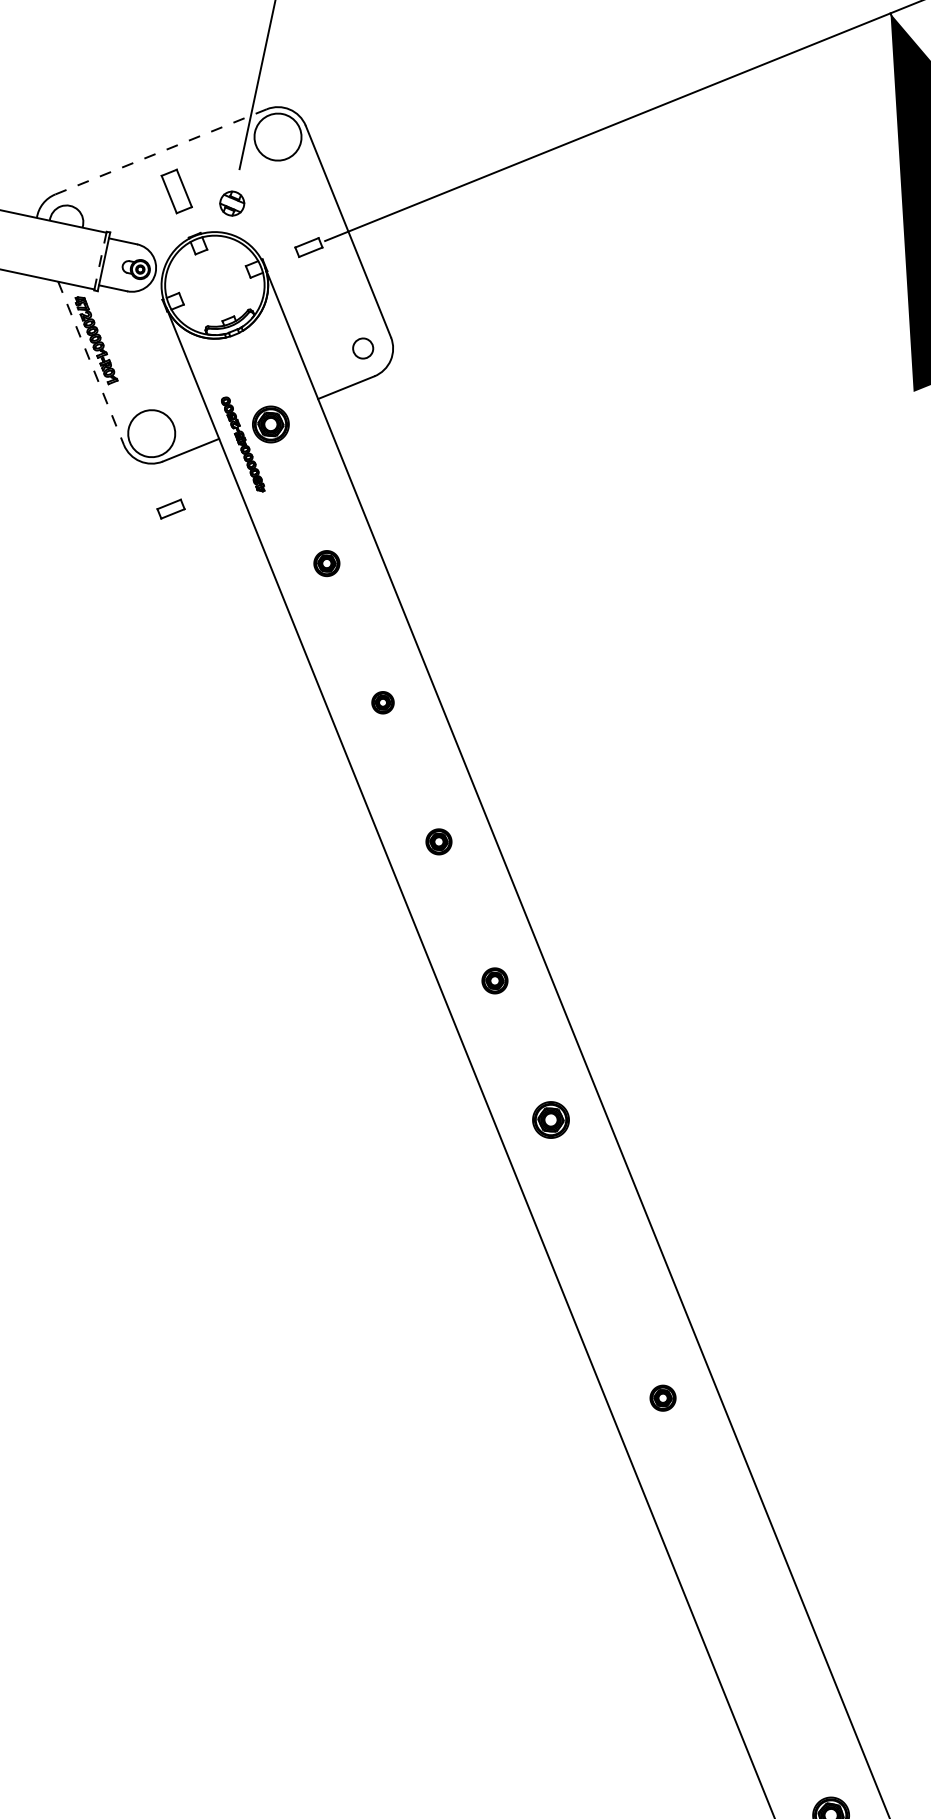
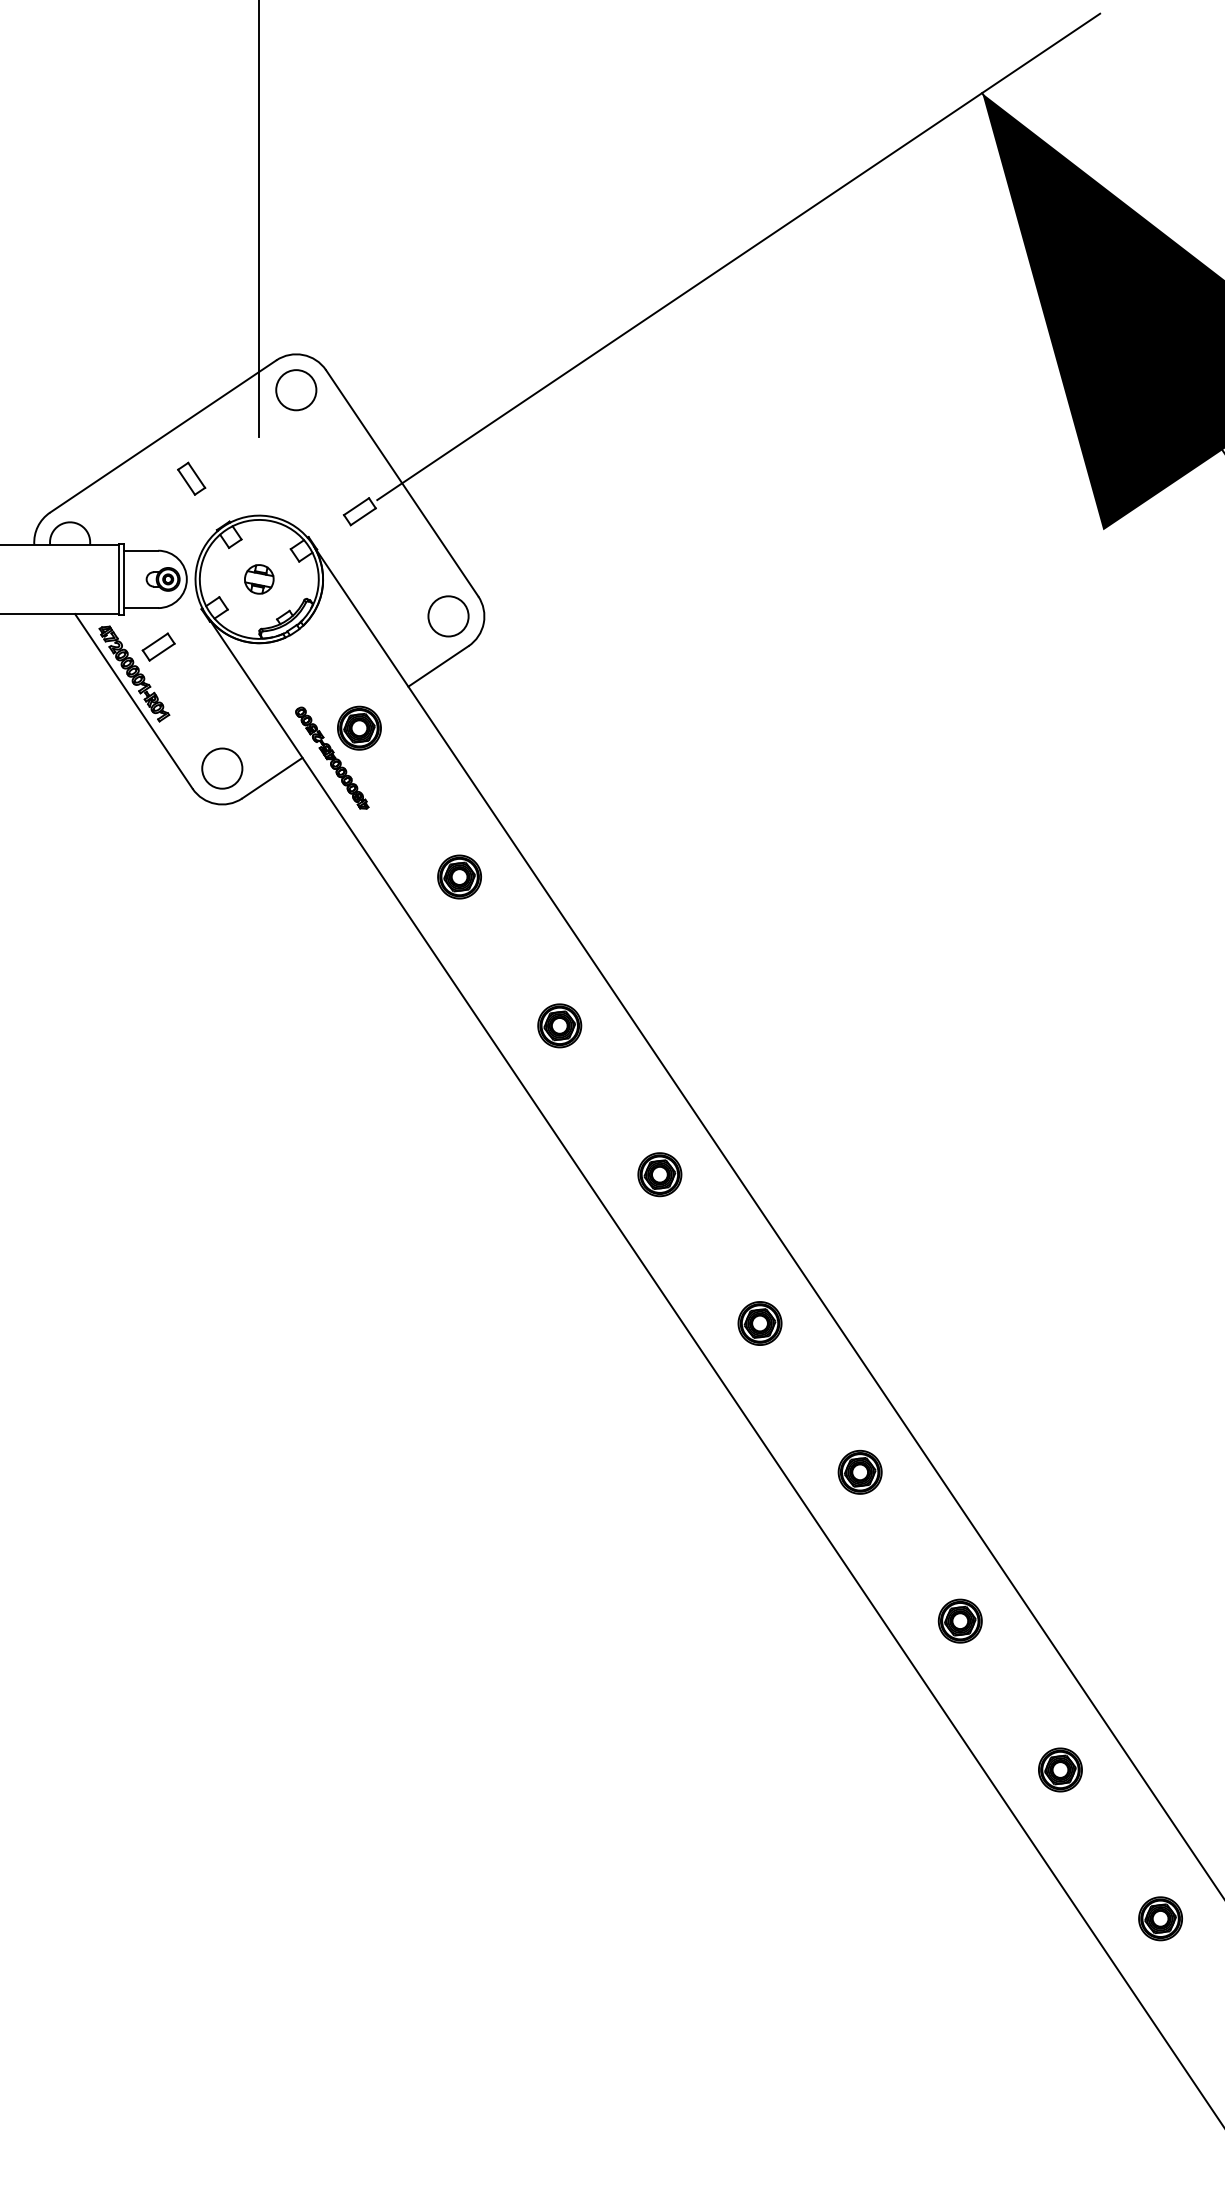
circle: (278, 137) -> (296, 390), size x0.71
line: (160, 151) -> (162, 436), dashed -> solid
part: (176, 191) -> (191, 478), size x0.62
part: (232, 203) -> (259, 579), moved
line: (100, 261) -> (119, 579), dashed -> solid
circle: (363, 348) -> (448, 616), size x1.67
line: (91, 363) -> (134, 701), dashed -> solid
circle: (151, 433) -> (222, 768), size x0.71
part: (171, 508) -> (158, 646), moved
part: (326, 563) -> (459, 876), size x1.43
part: (382, 702) -> (559, 1025), size x1.67
part: (438, 841) -> (659, 1174), size x1.43
part: (494, 980) -> (759, 1323), size x1.43
part: (606, 1258) -> (959, 1620), added
part: (663, 1397) -> (1060, 1769), size x1.43
part: (719, 1537) -> (1160, 1918), added

